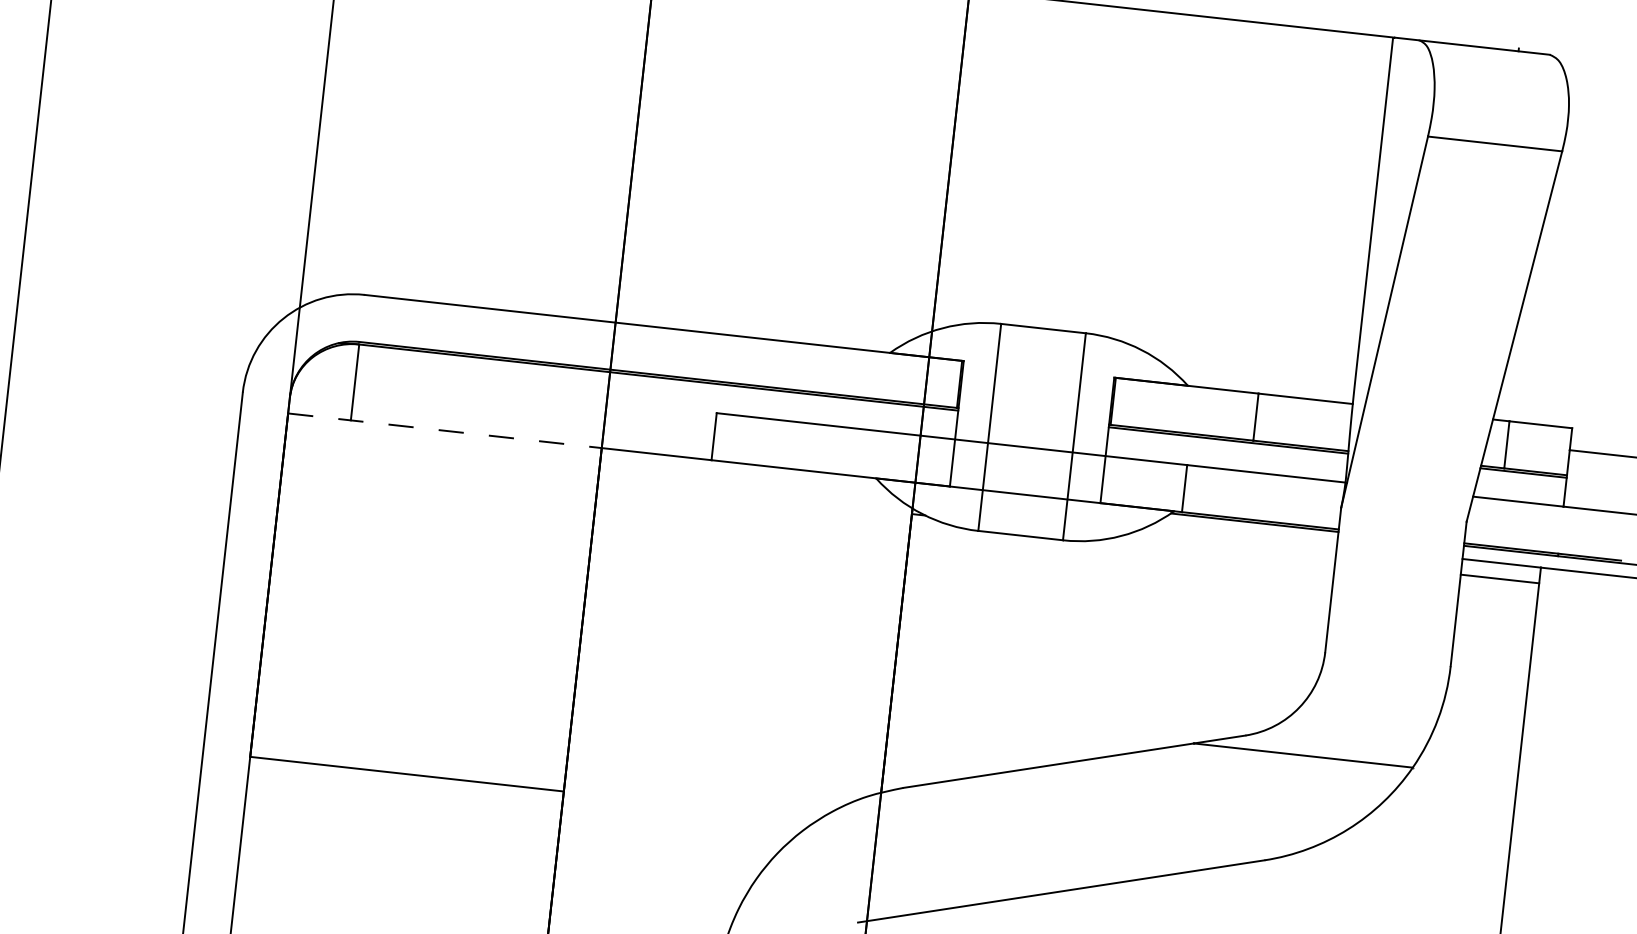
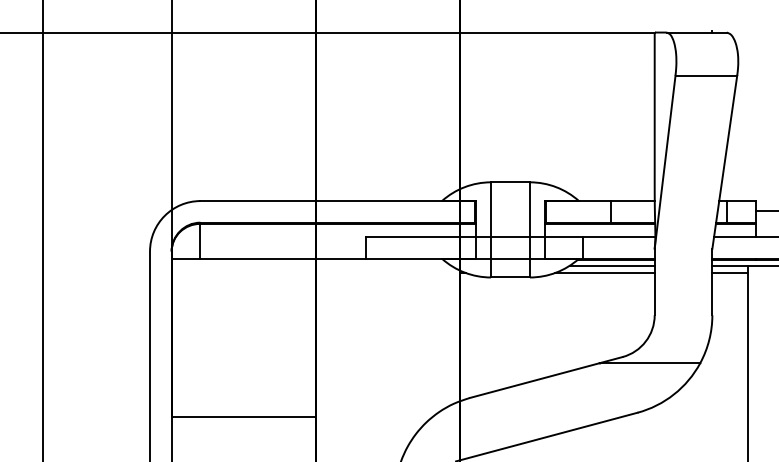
line: (446, 430) -> (244, 258), dashed -> solid
line: (1243, 533) -> (611, 265), added
line: (1226, 549) -> (604, 273), added

